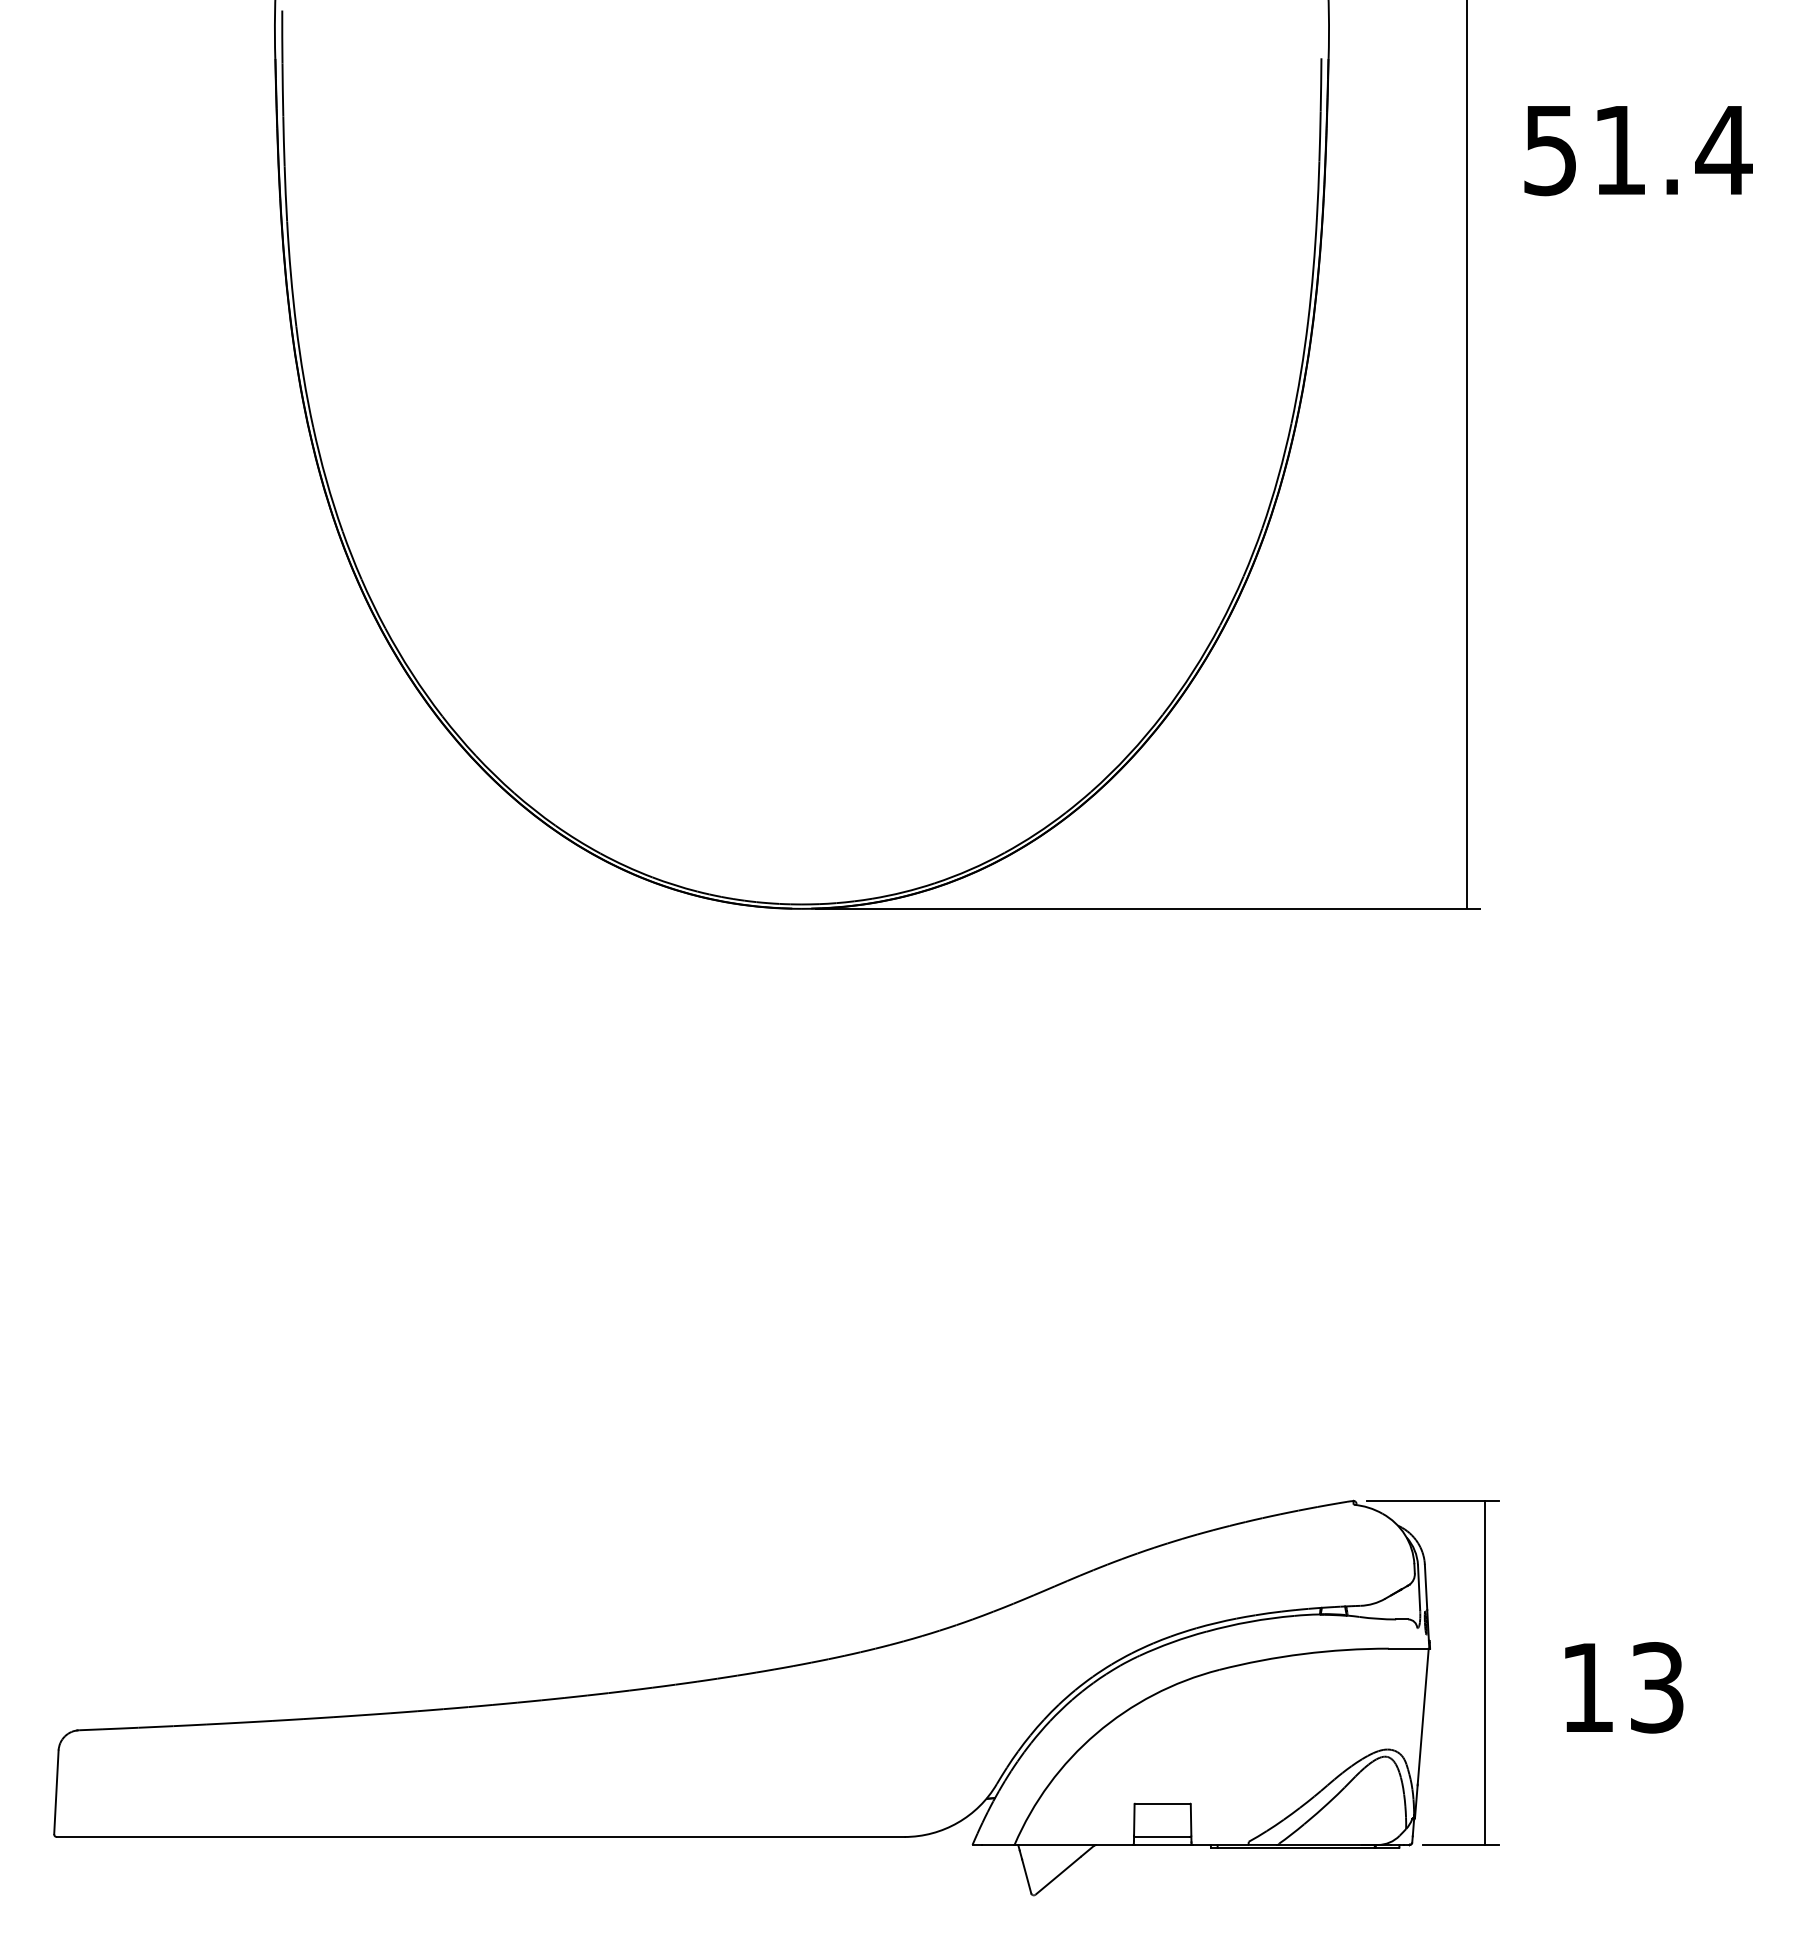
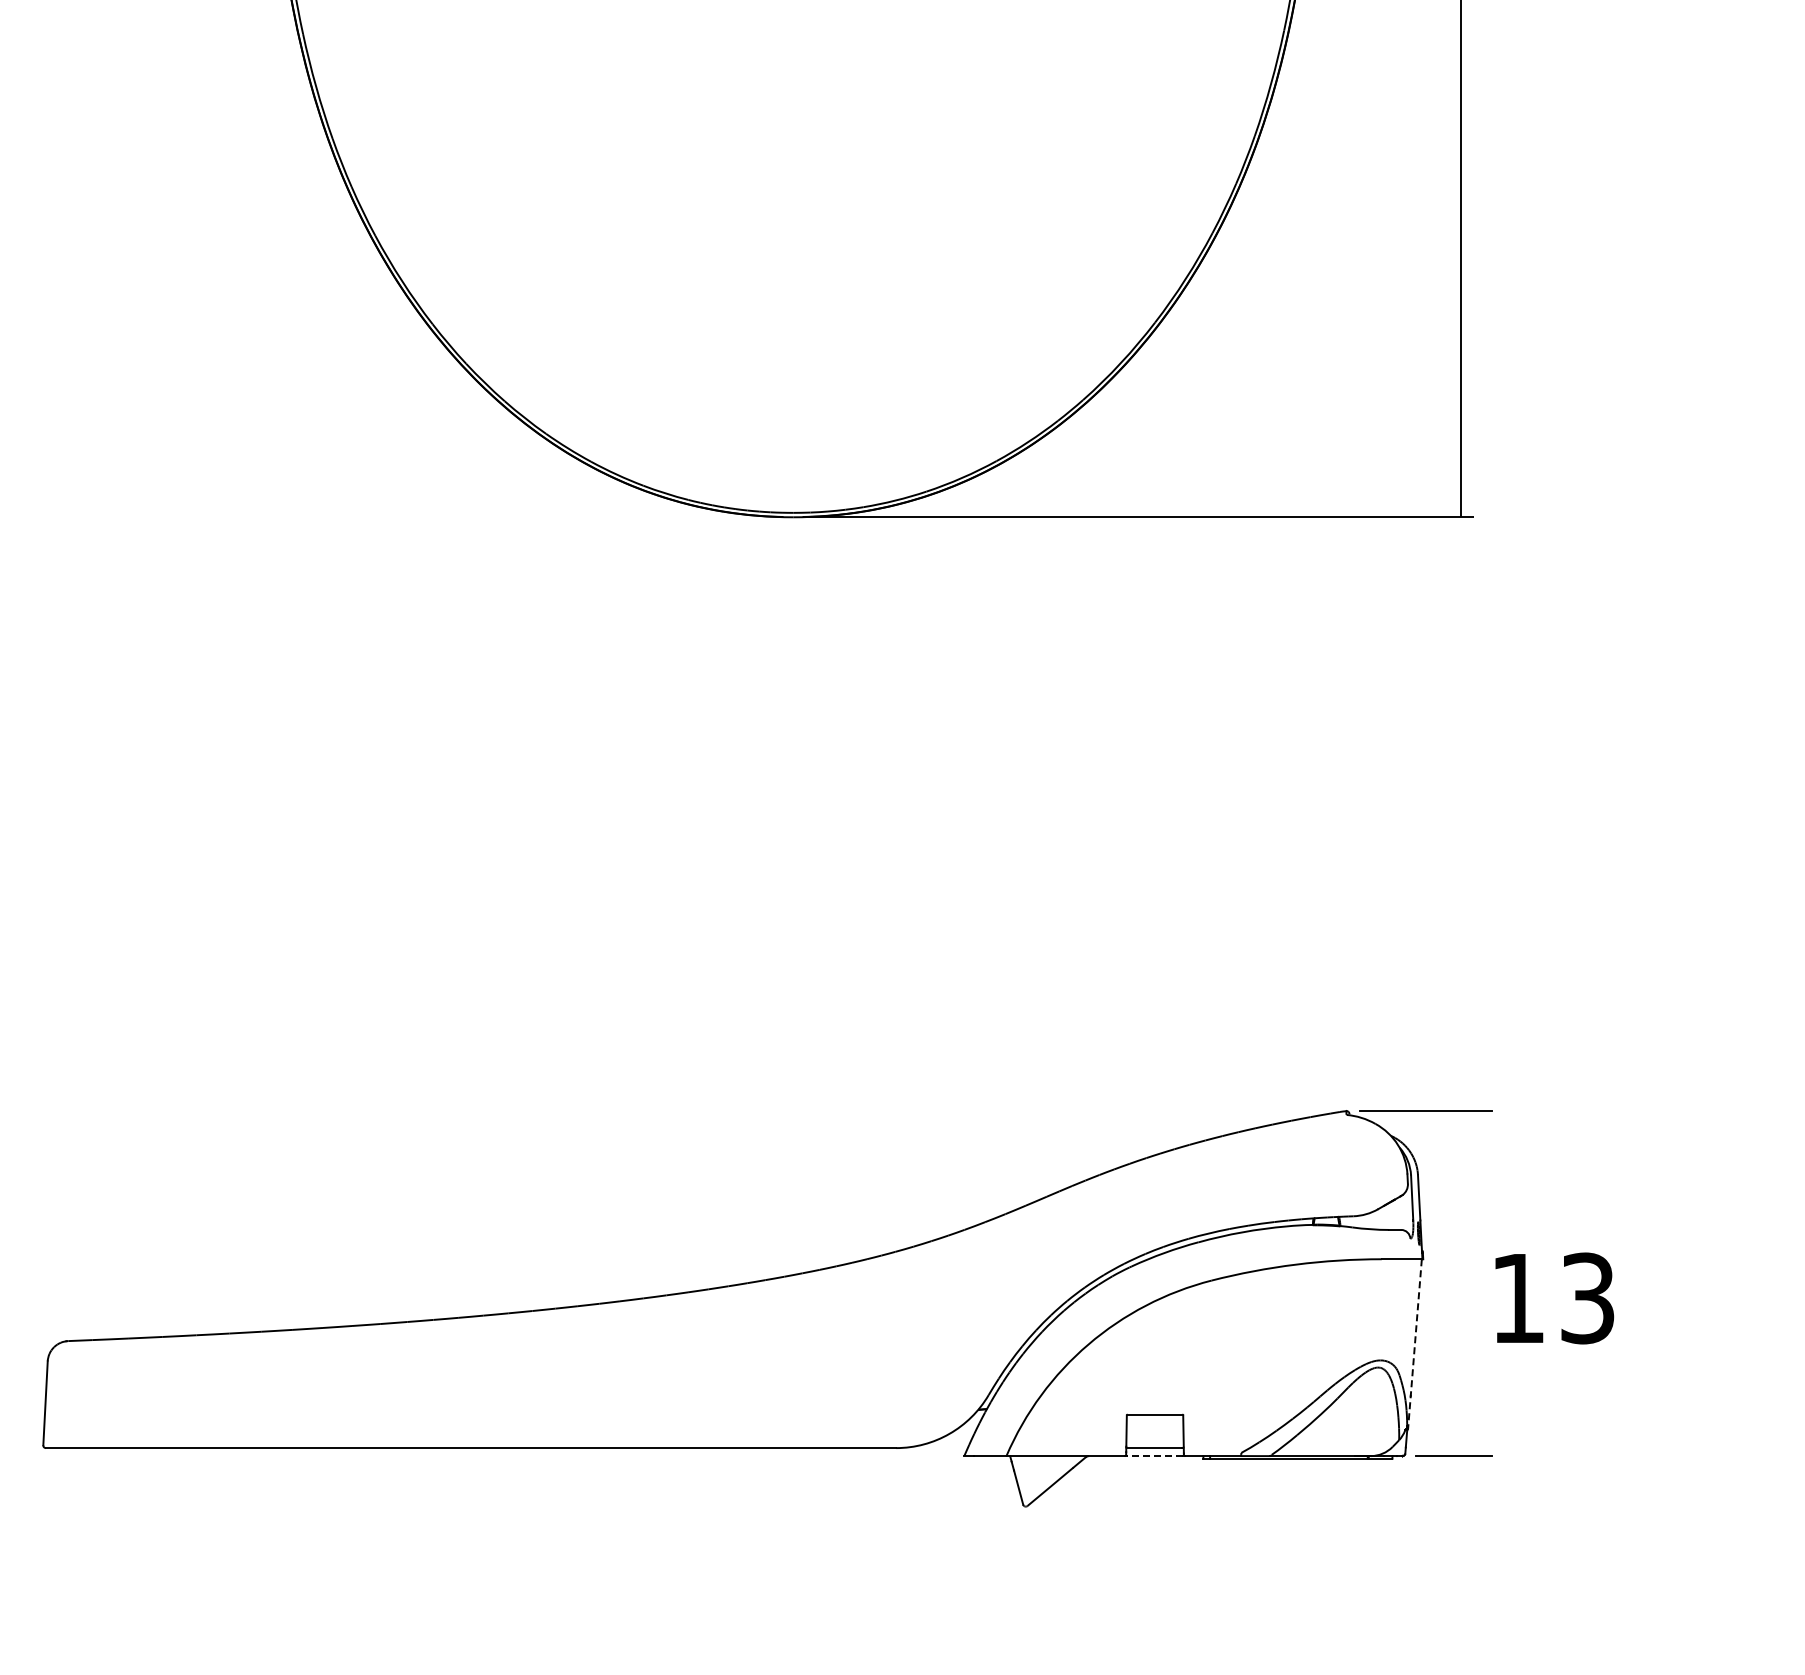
line: (1485, 1672) -> (1478, 1283), removed
text: (1624, 1687) -> (1554, 1298), moved
line: (1421, 1734) -> (1414, 1345), solid -> dashed
line: (1162, 1844) -> (1154, 1455), solid -> dashed

